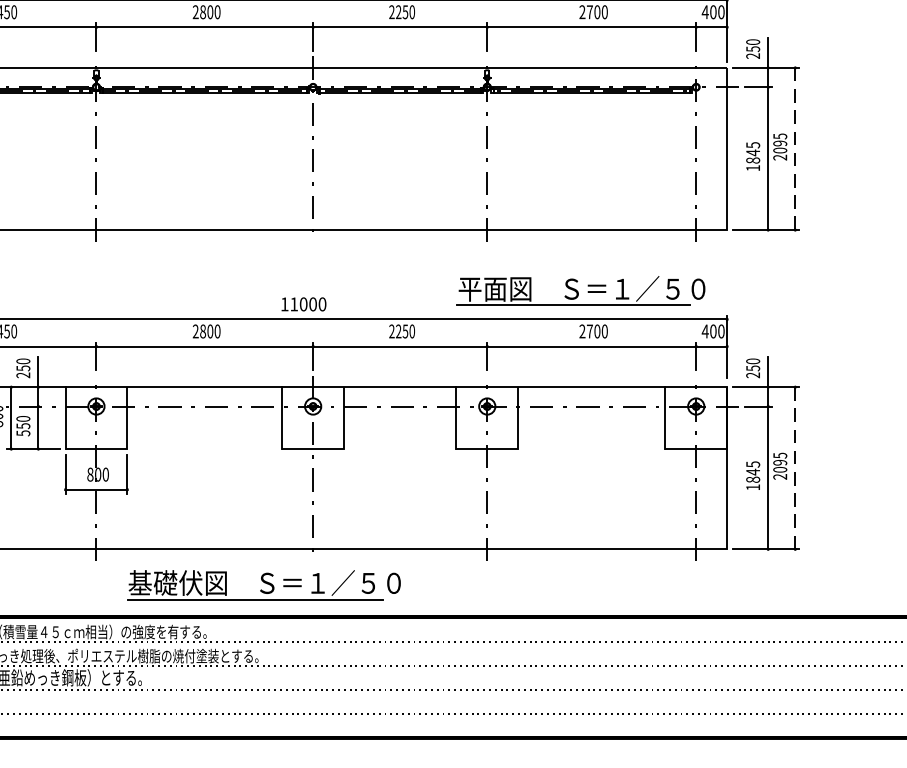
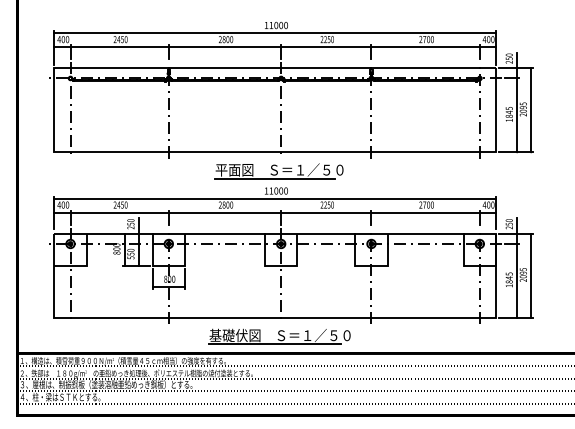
line: (795, 149) -> (531, 110), dashed -> solid
part: (579, 291) -> (278, 171), moved
line: (795, 469) -> (531, 276), dashed -> solid
part: (263, 584) -> (279, 336), moved

